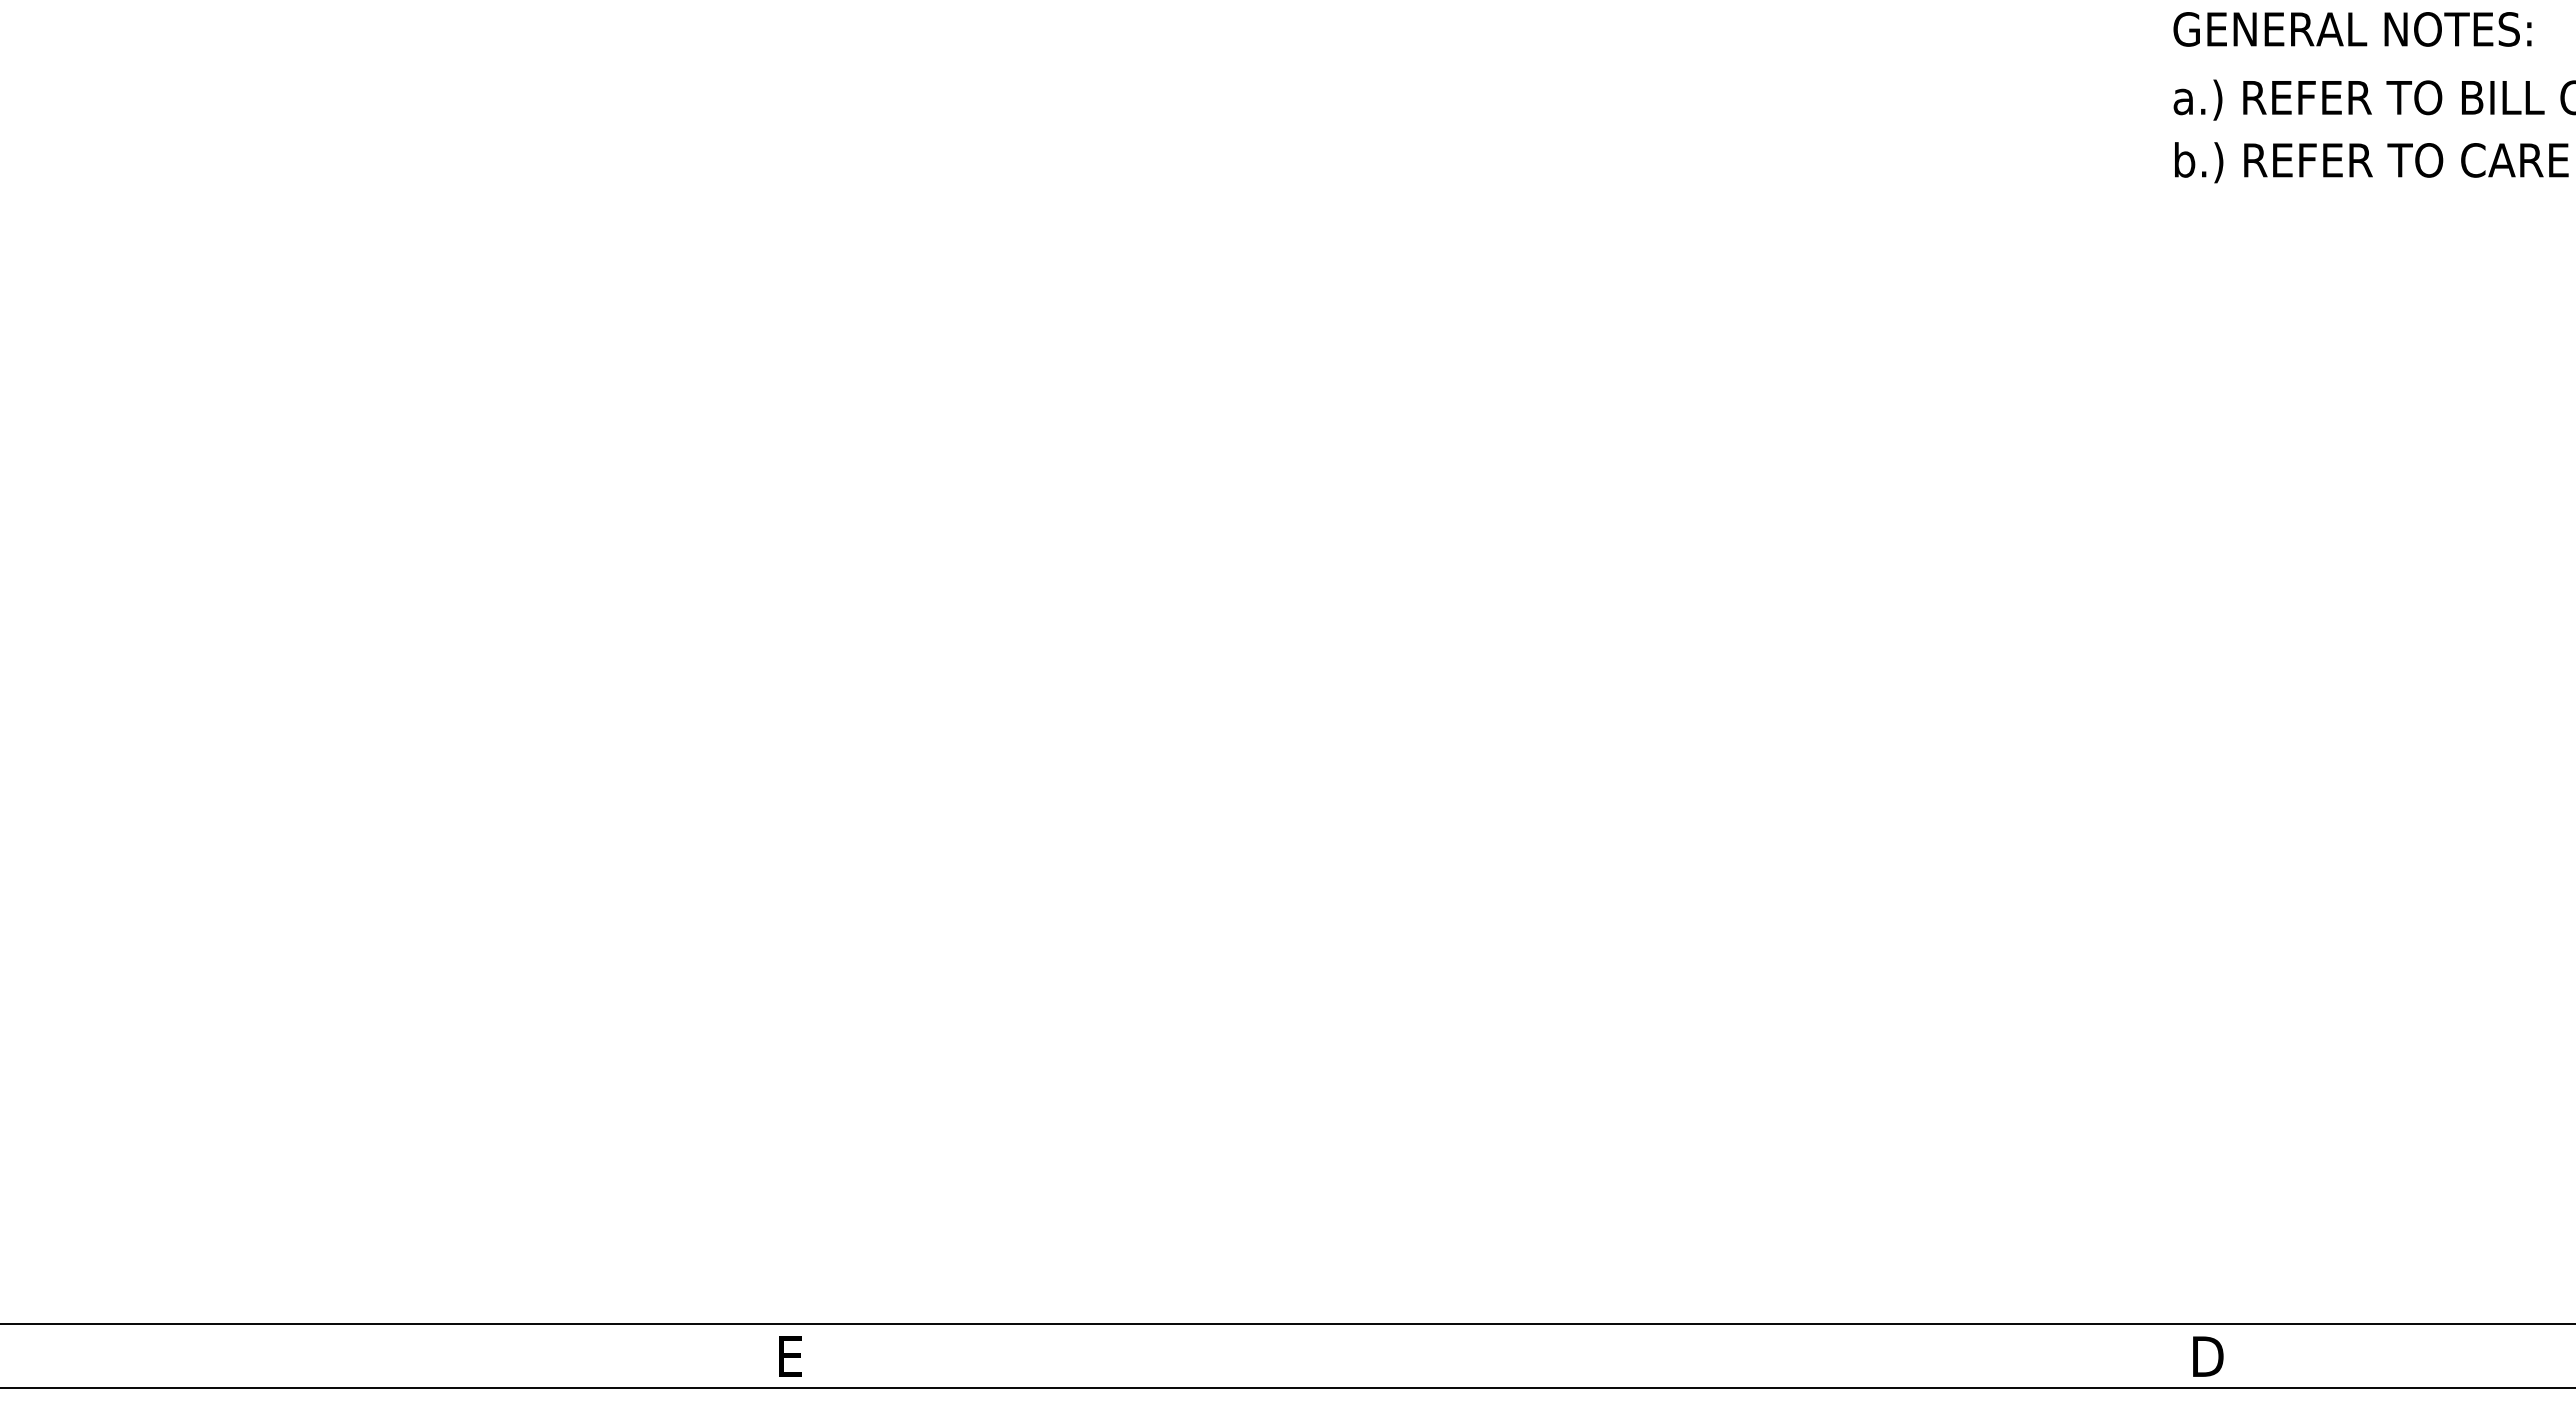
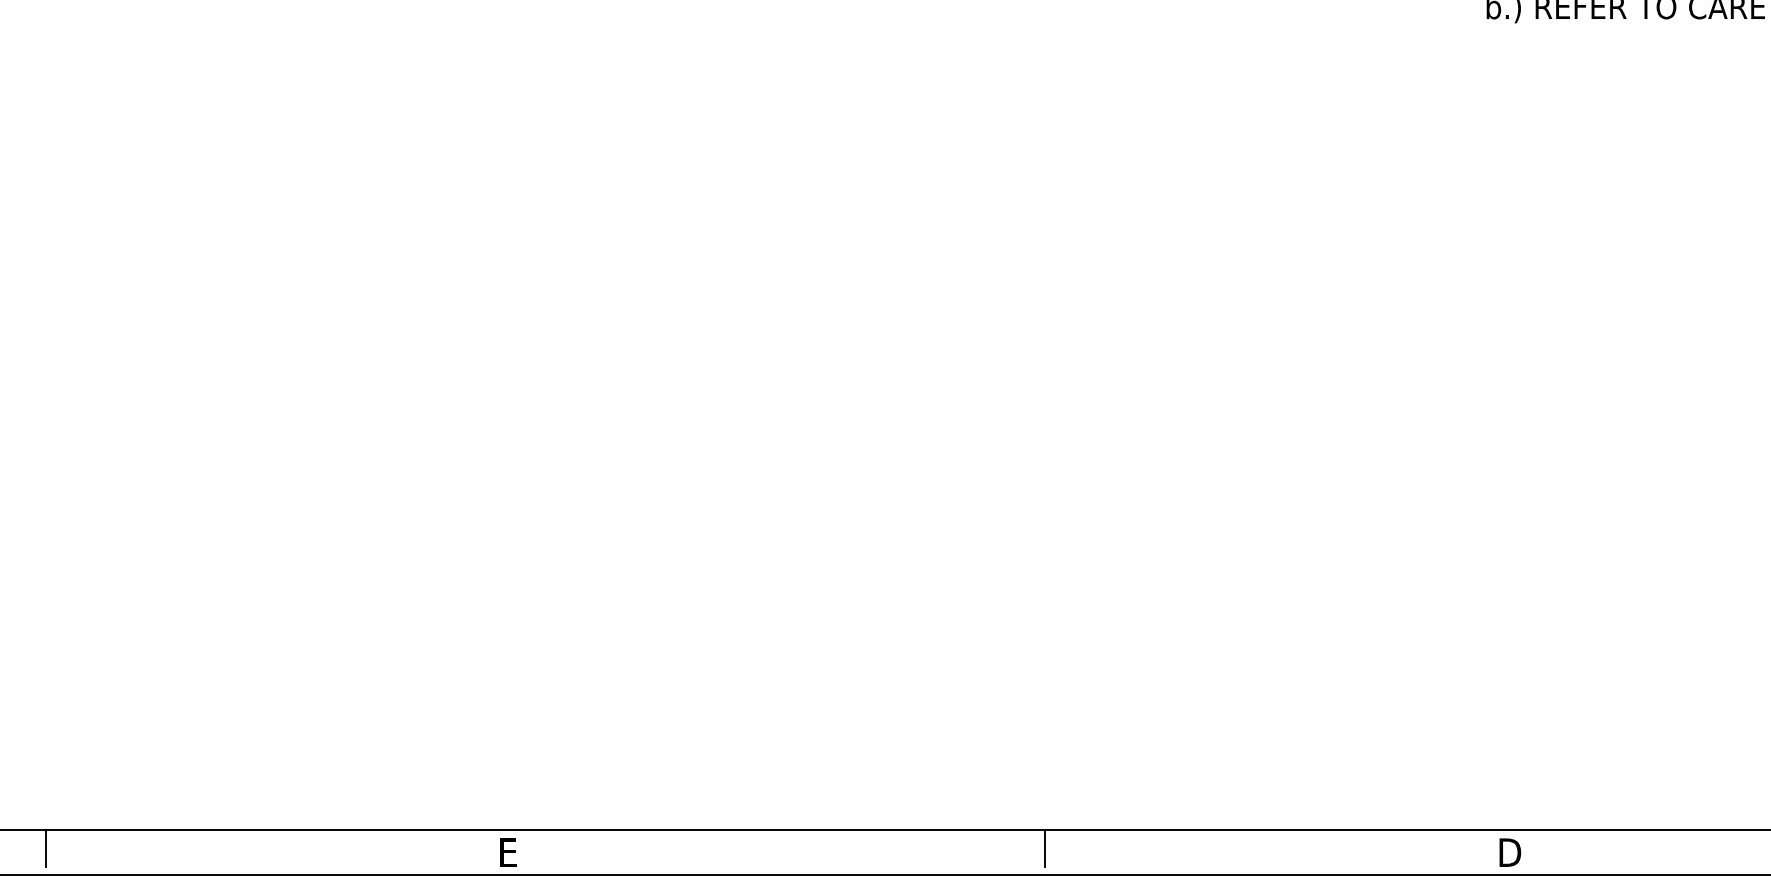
line: (135, 1350) -> (45, 848), added
line: (1550, 1350) -> (1045, 848), added

